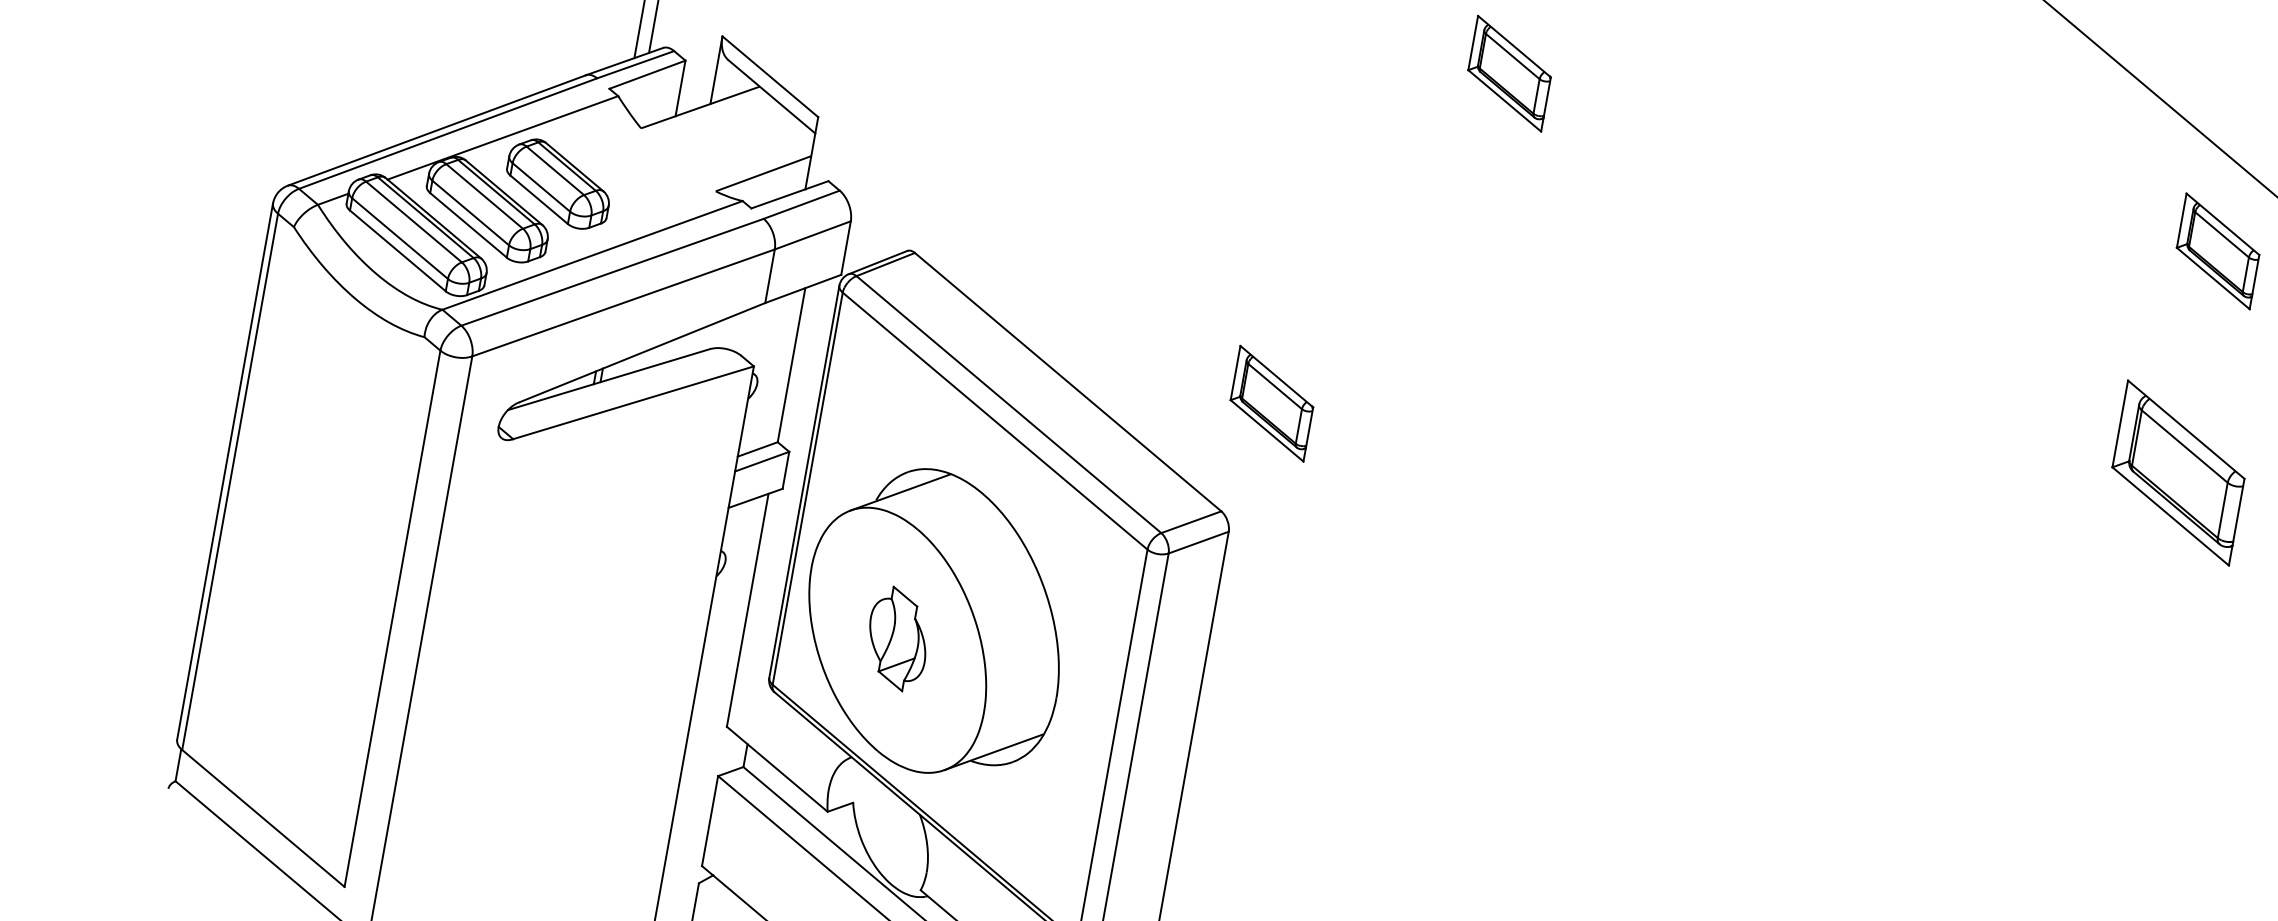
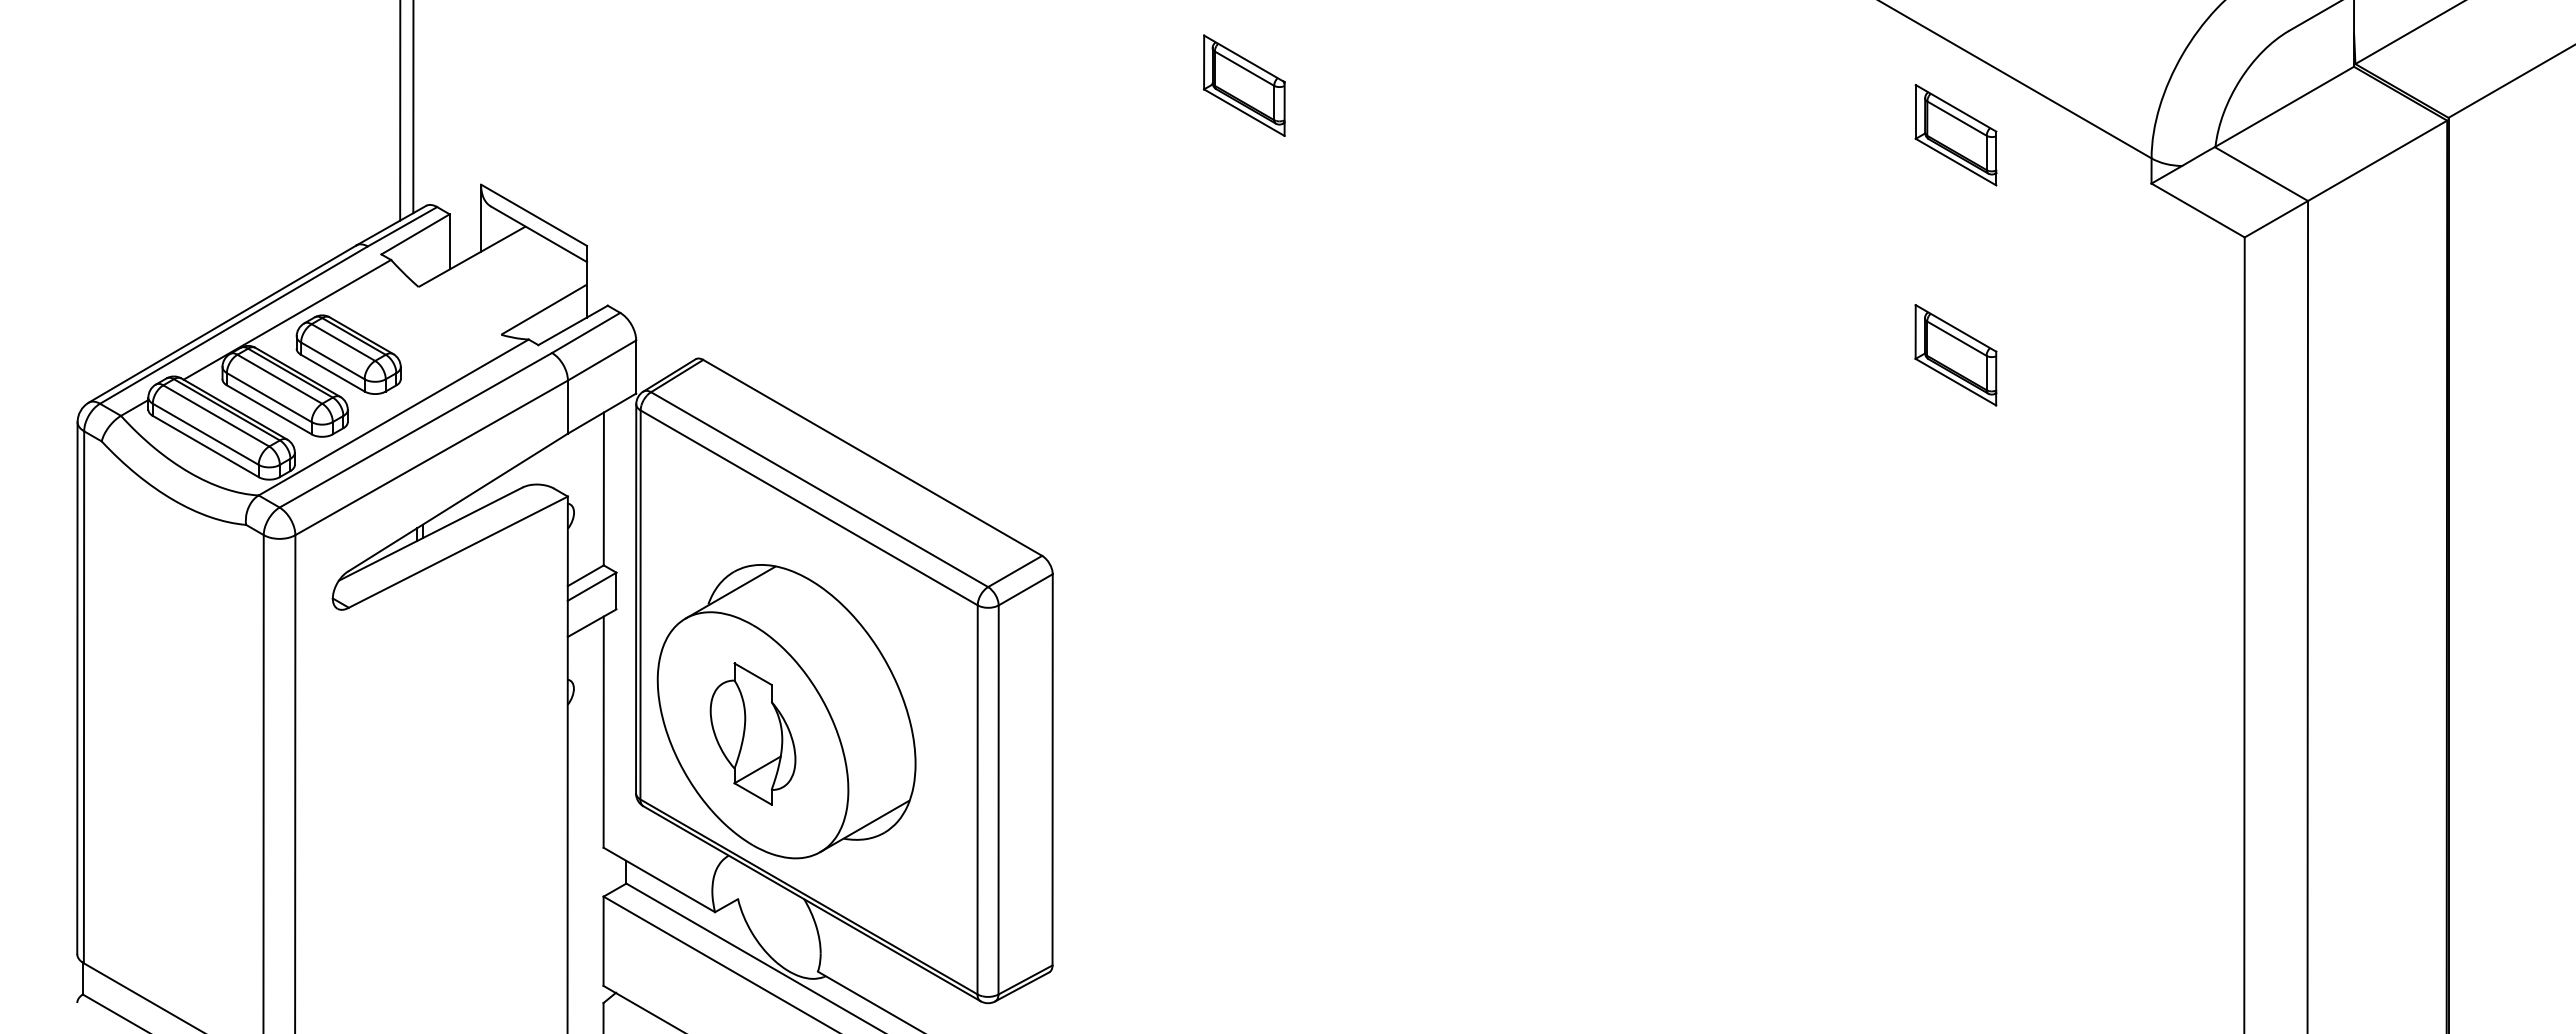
part: (1272, 403) -> (1072, 443), removed
part: (2178, 473) -> (1955, 355), size x0.62
part: (897, 638) -> (752, 733), size x1.43

